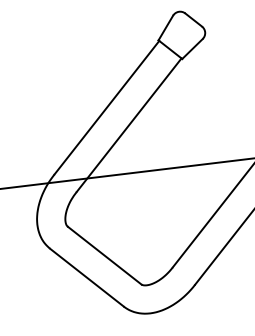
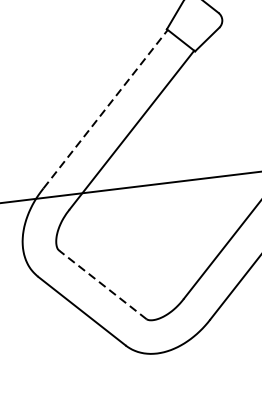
line: (106, 107) -> (105, 109), solid -> dashed
line: (104, 255) -> (102, 284), solid -> dashed

